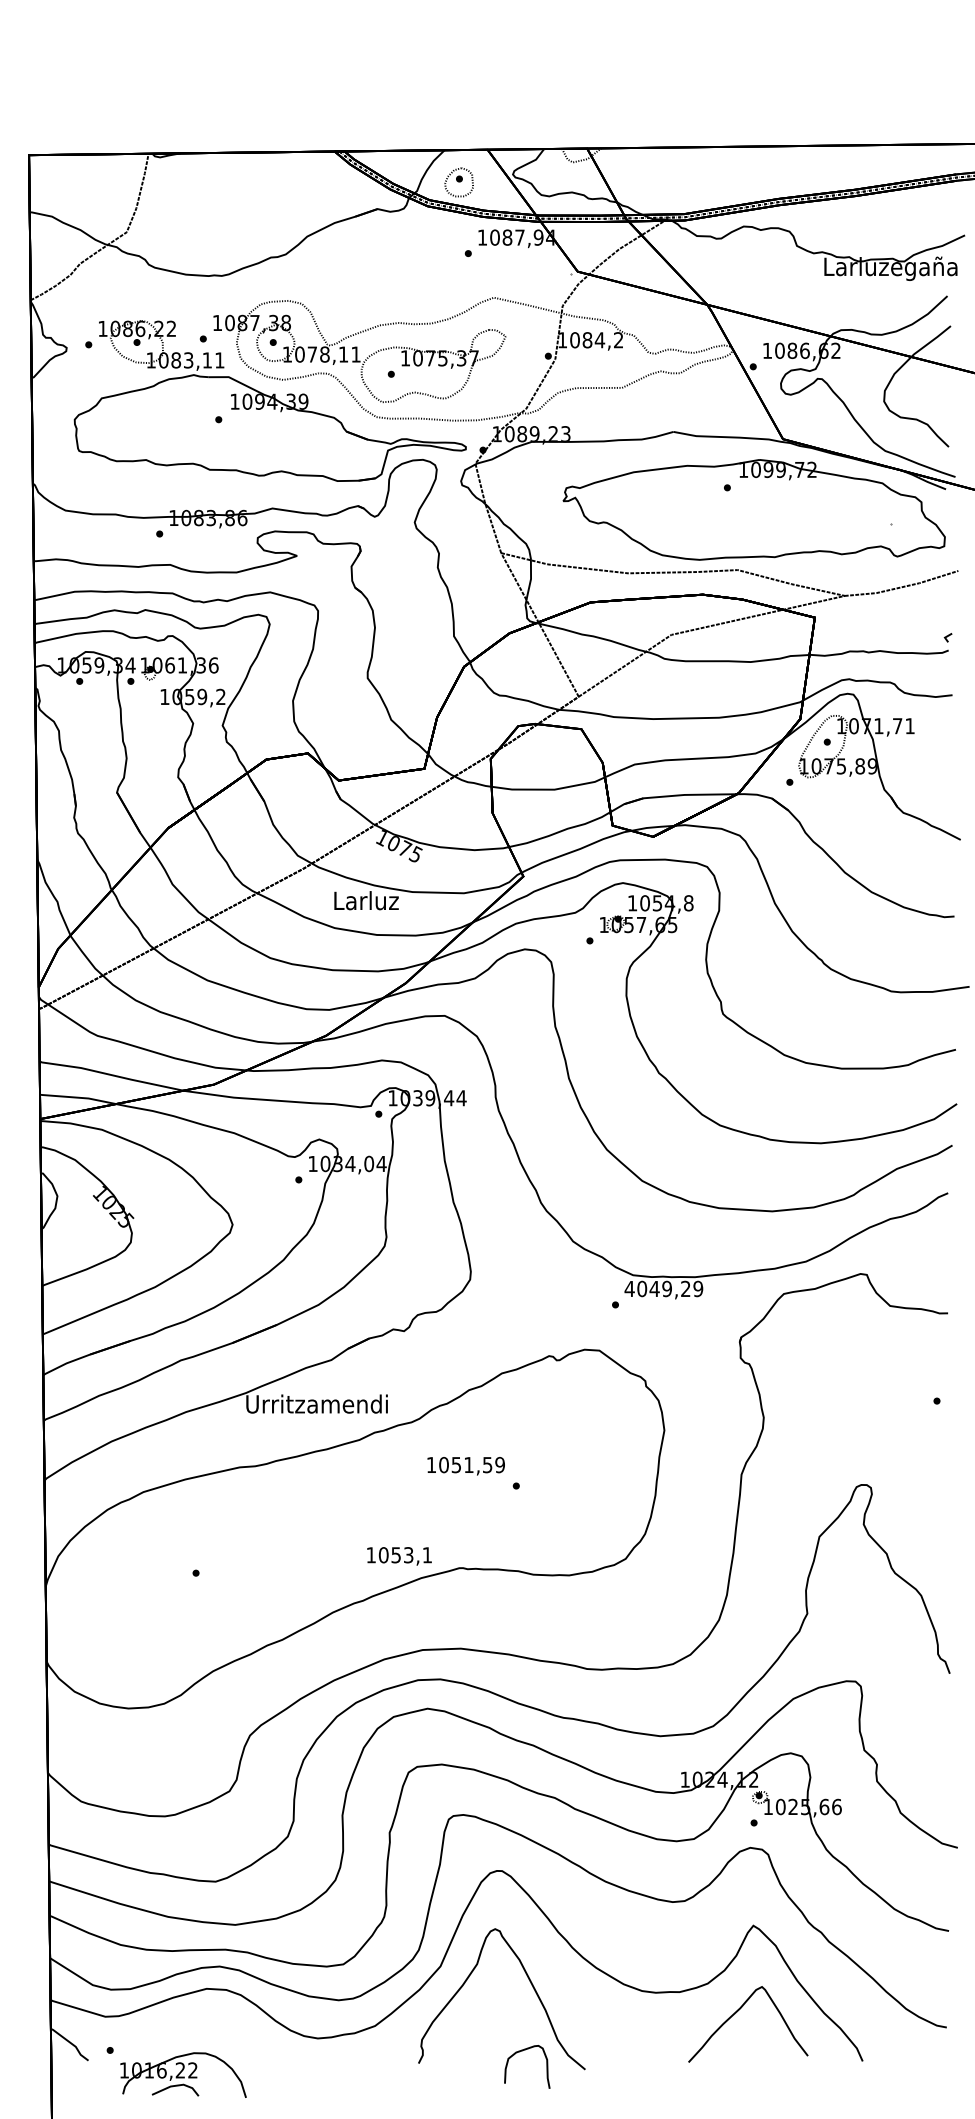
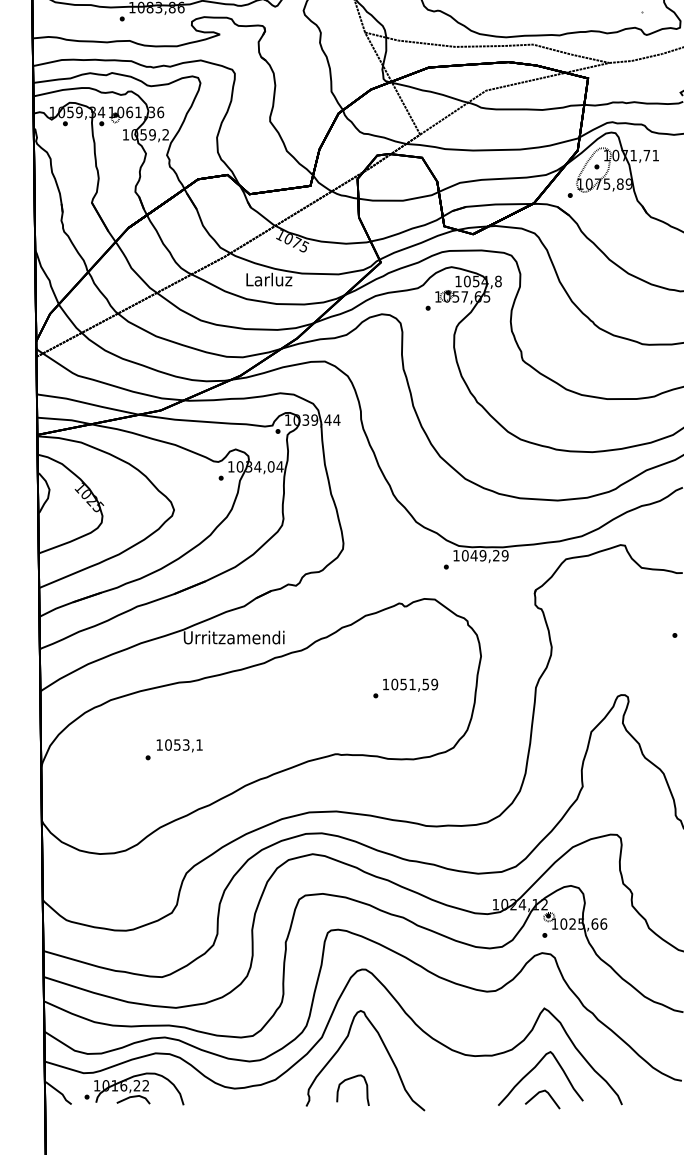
text: (629, 1288) -> (456, 555), 4049,29 -> 1049,29
text: (465, 1466) -> (410, 685), moved
text: (399, 1556) -> (179, 745), moved
line: (744, 2046) -> (538, 1094), added
curve: (522, 2051) -> (349, 1079), moved
part: (183, 2074) -> (139, 1088), moved

